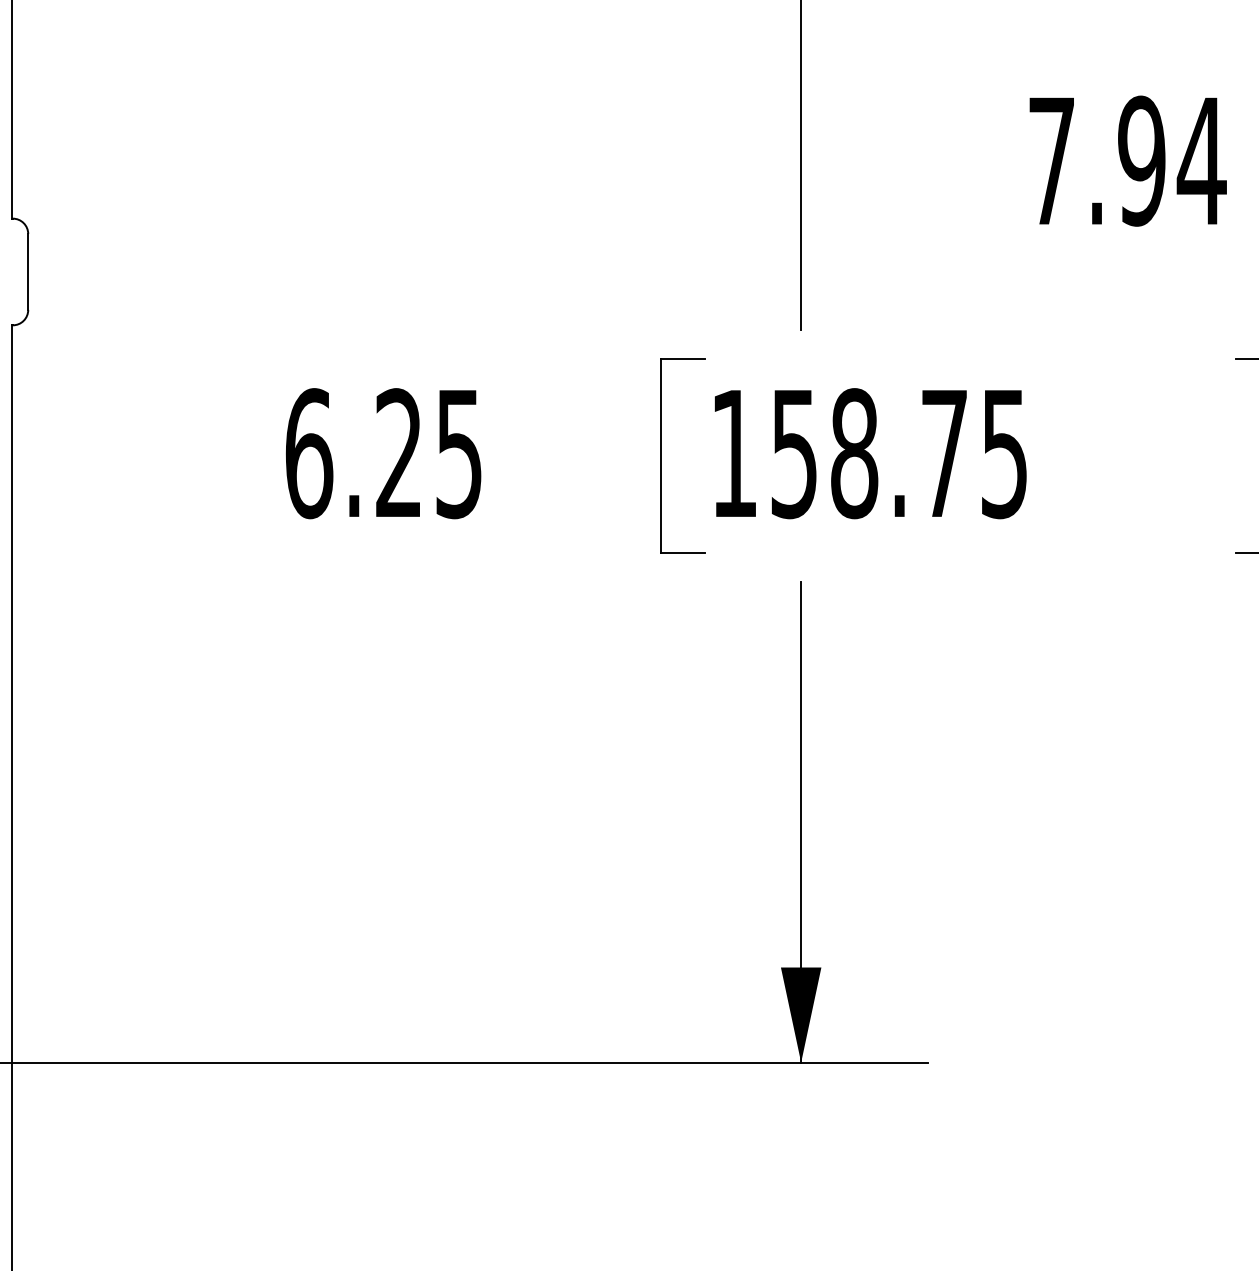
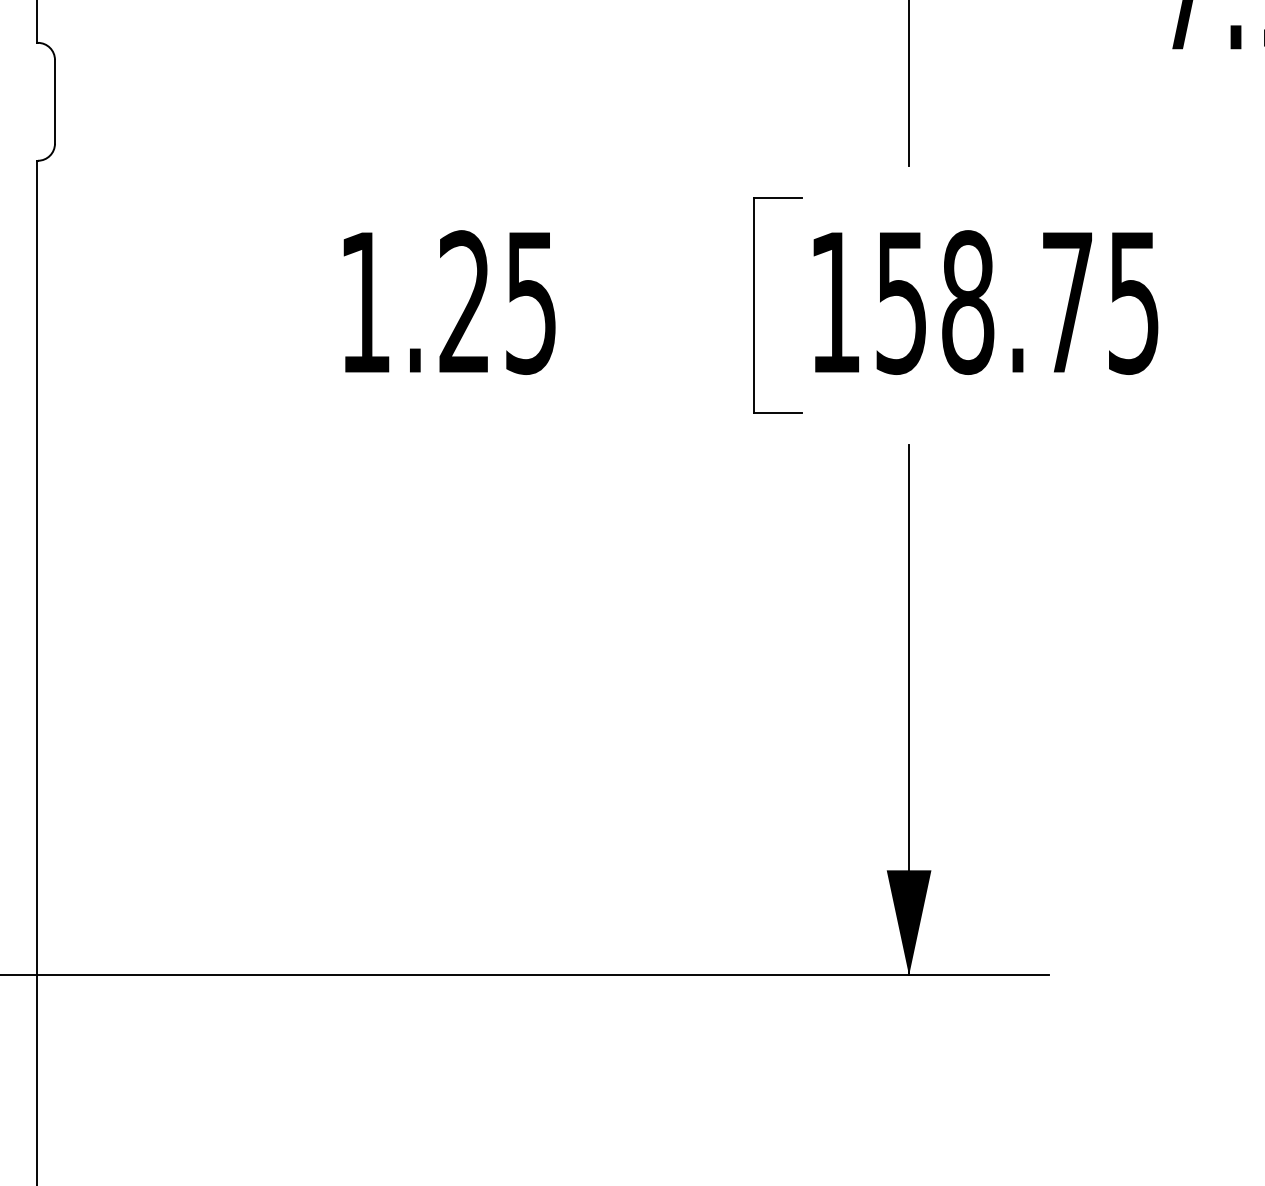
text: (309, 453) -> (365, 302), 6.25 -> 1.25

